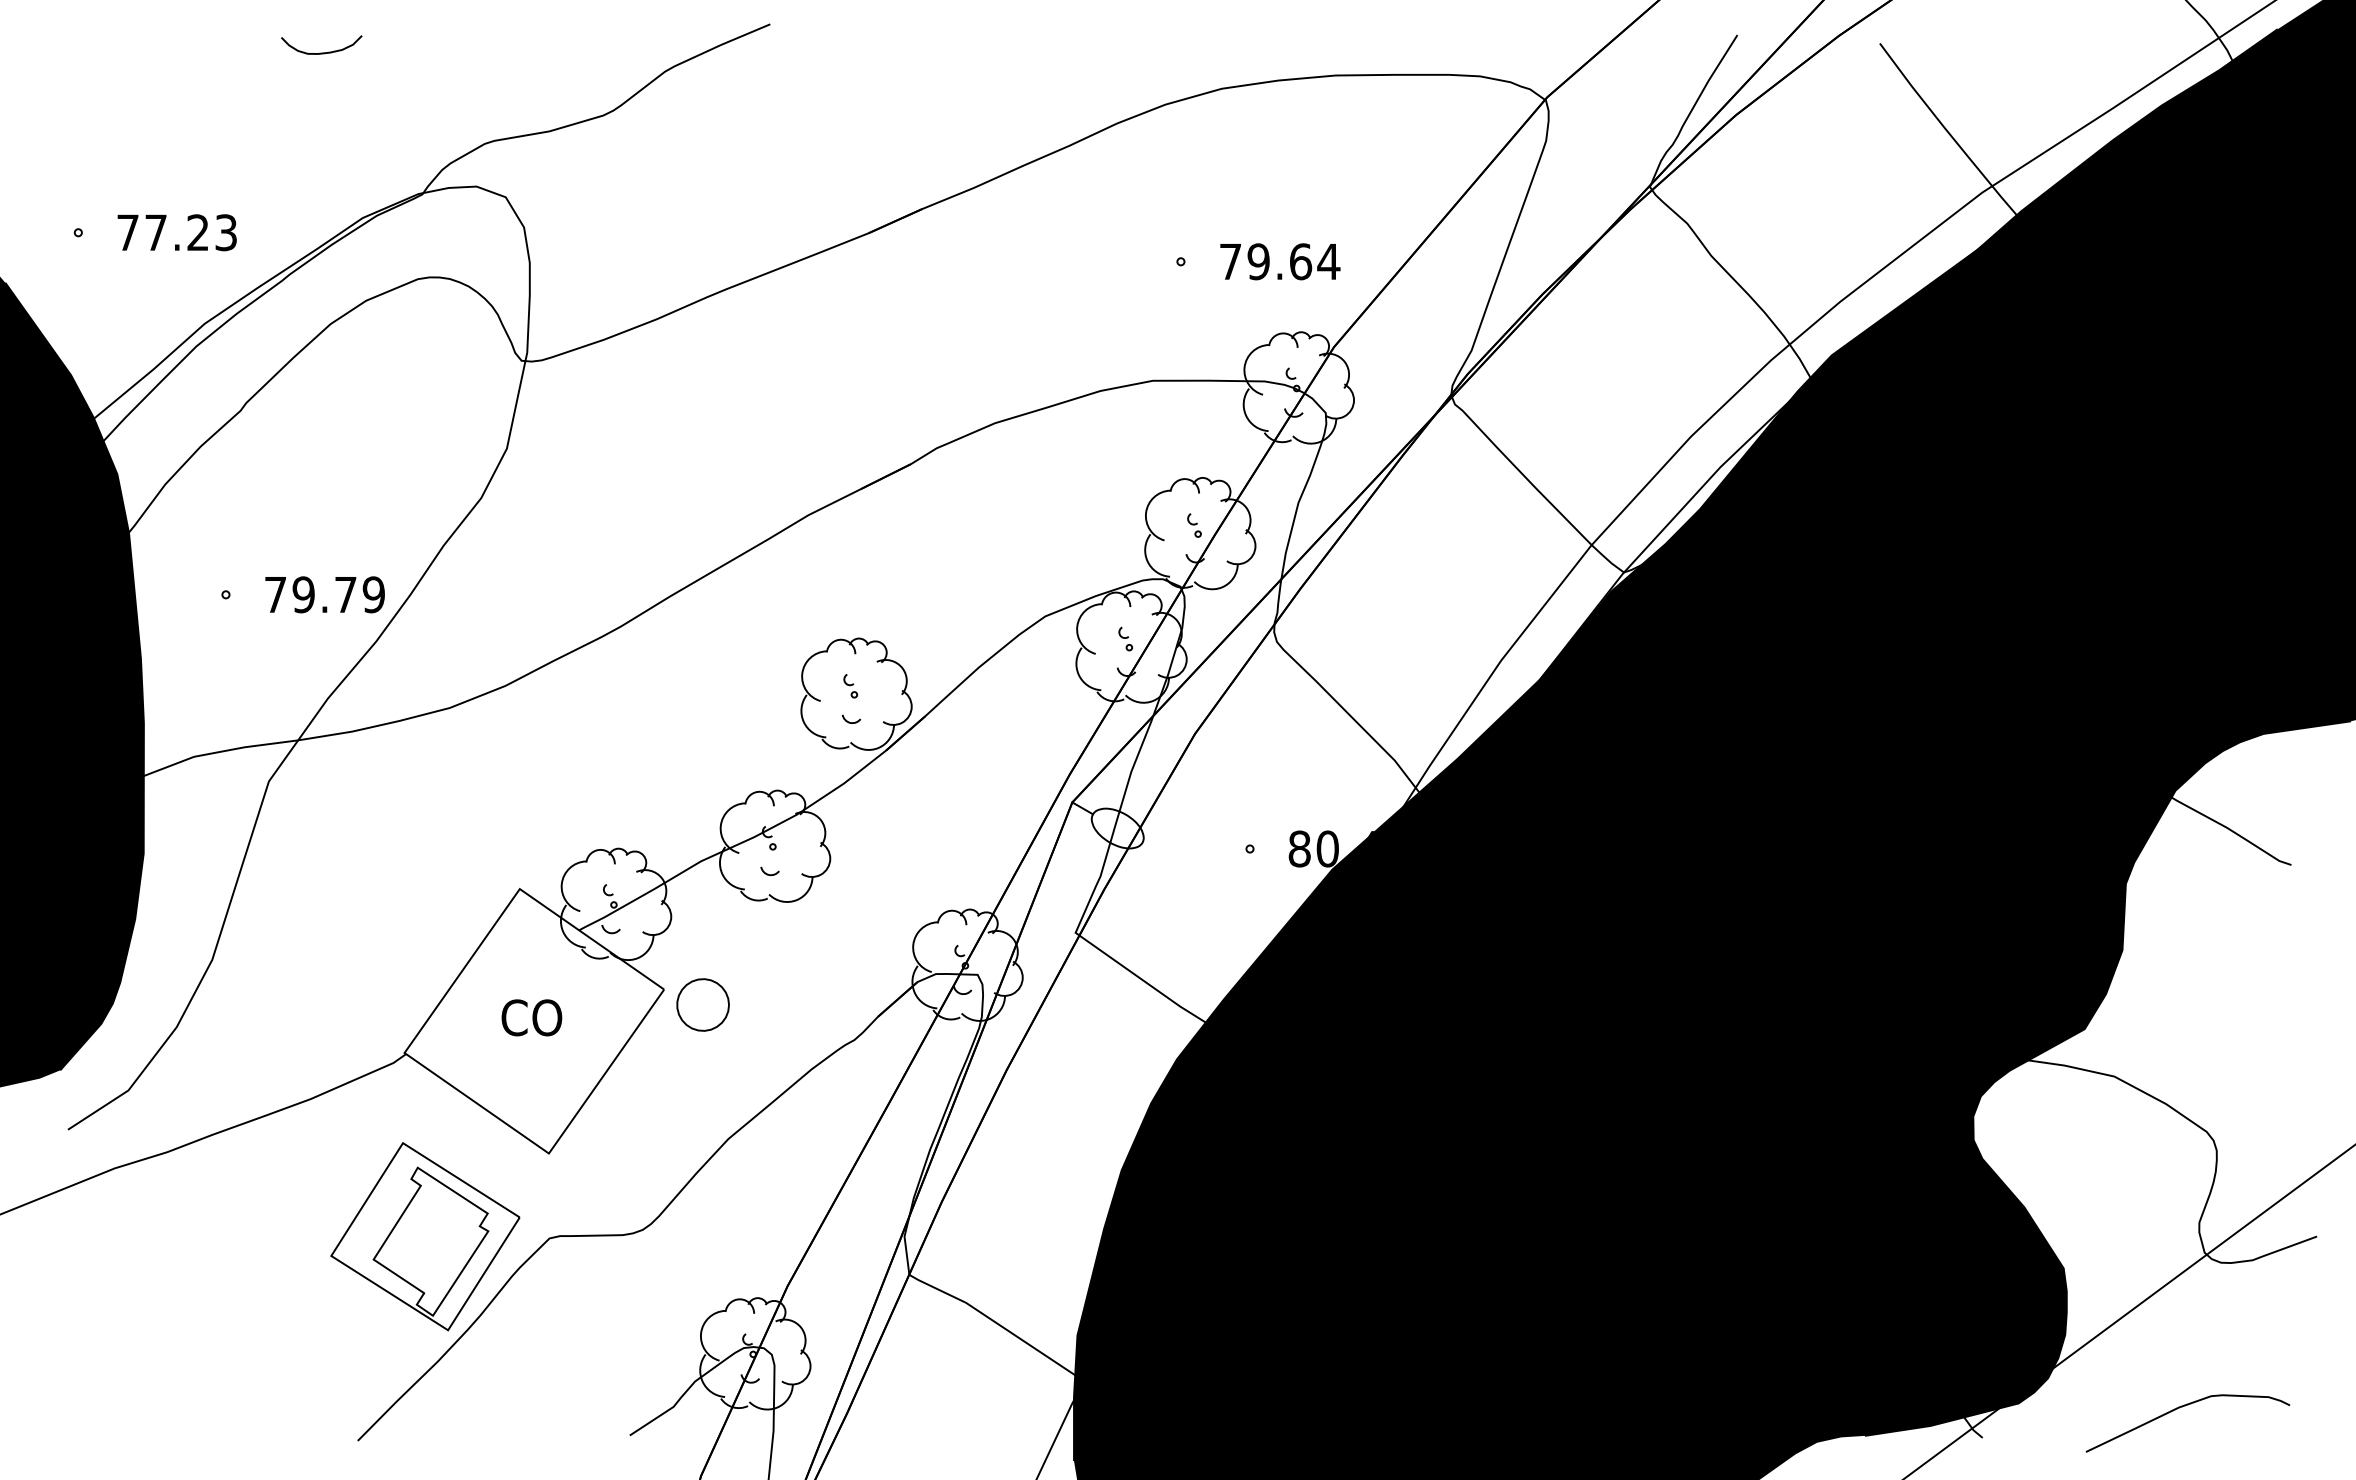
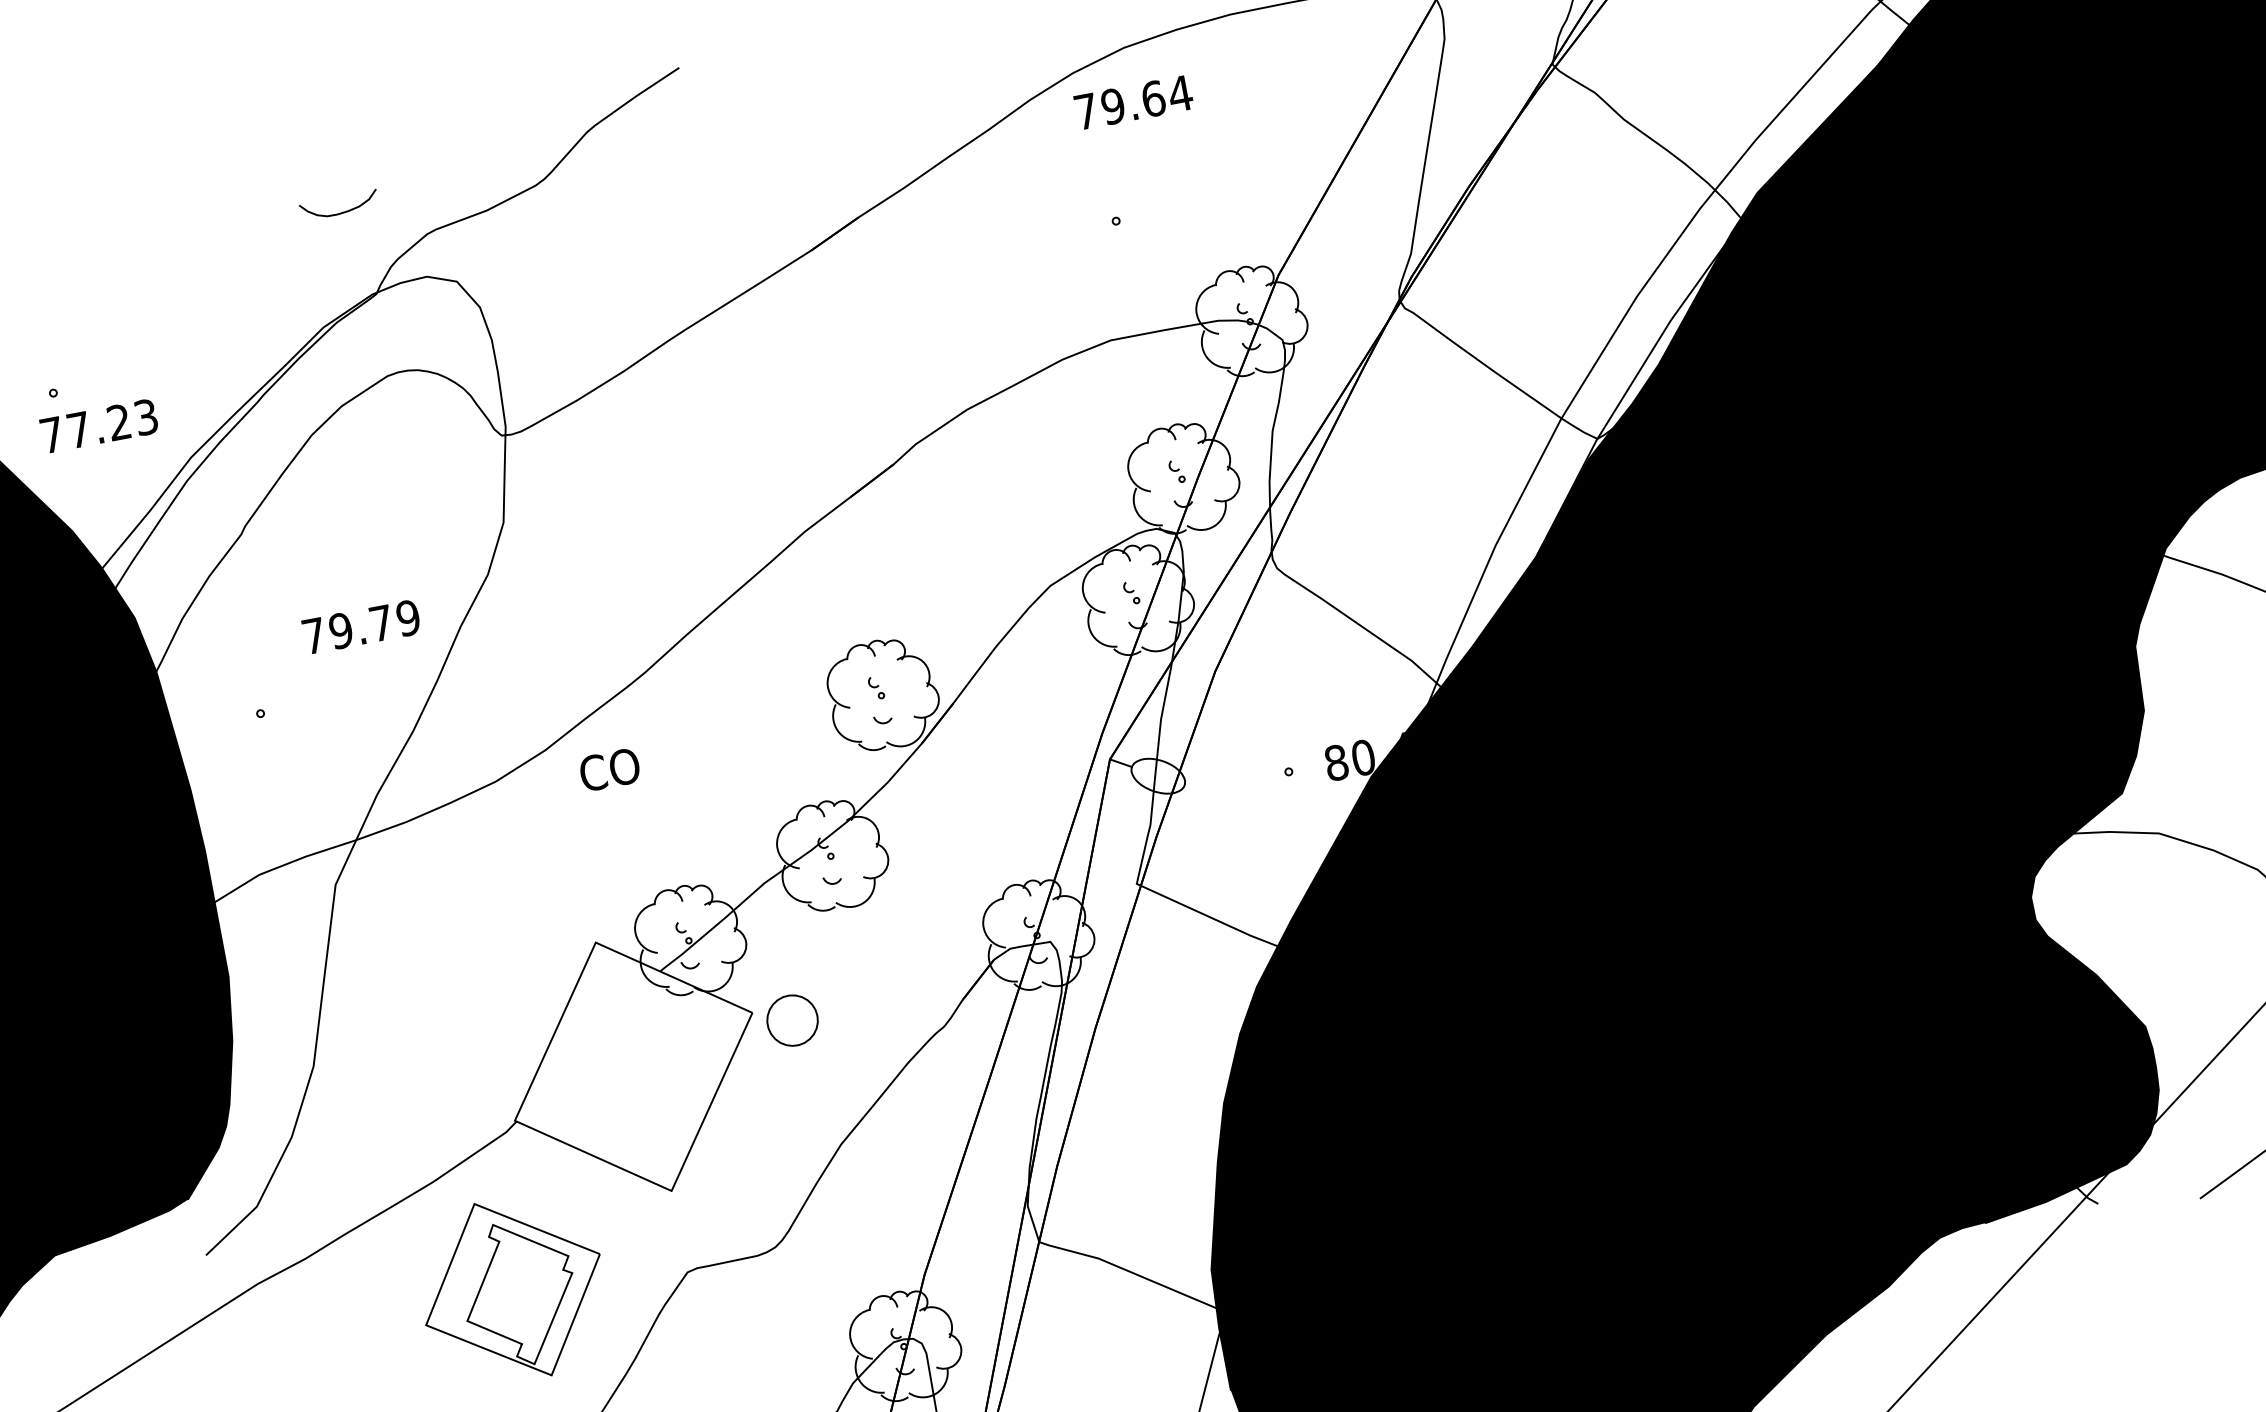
curve: (321, 52) -> (340, 212), moved
text: (176, 232) -> (98, 426), moved
text: (1280, 261) -> (1134, 102), moved
text: (324, 594) -> (360, 626), moved
text: (531, 1017) -> (609, 769), moved
part: (425, 1236) -> (512, 1289), moved

